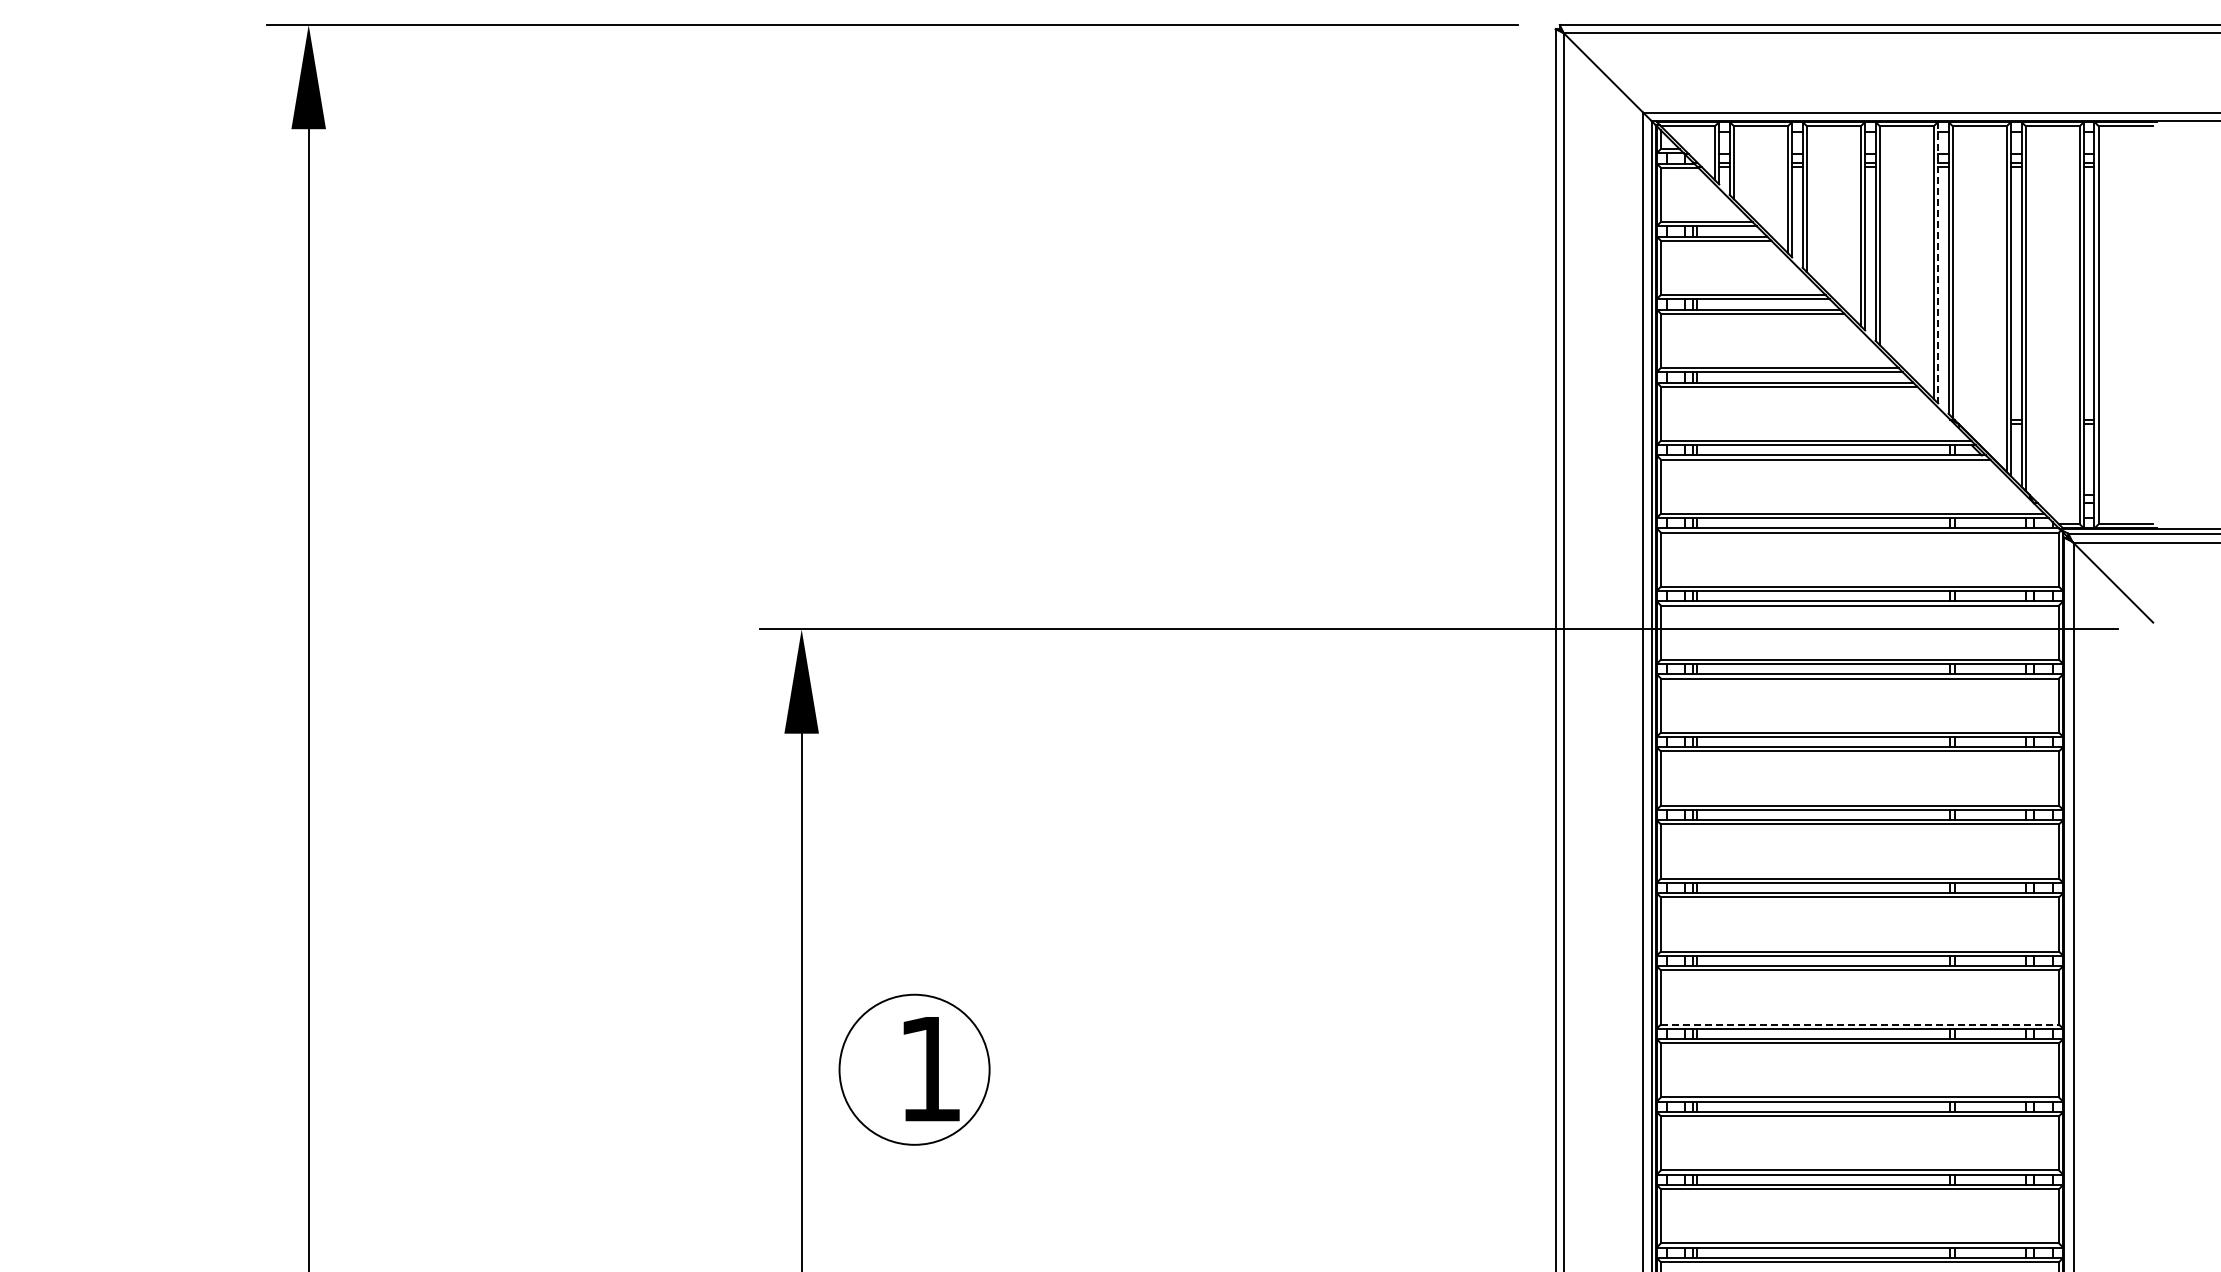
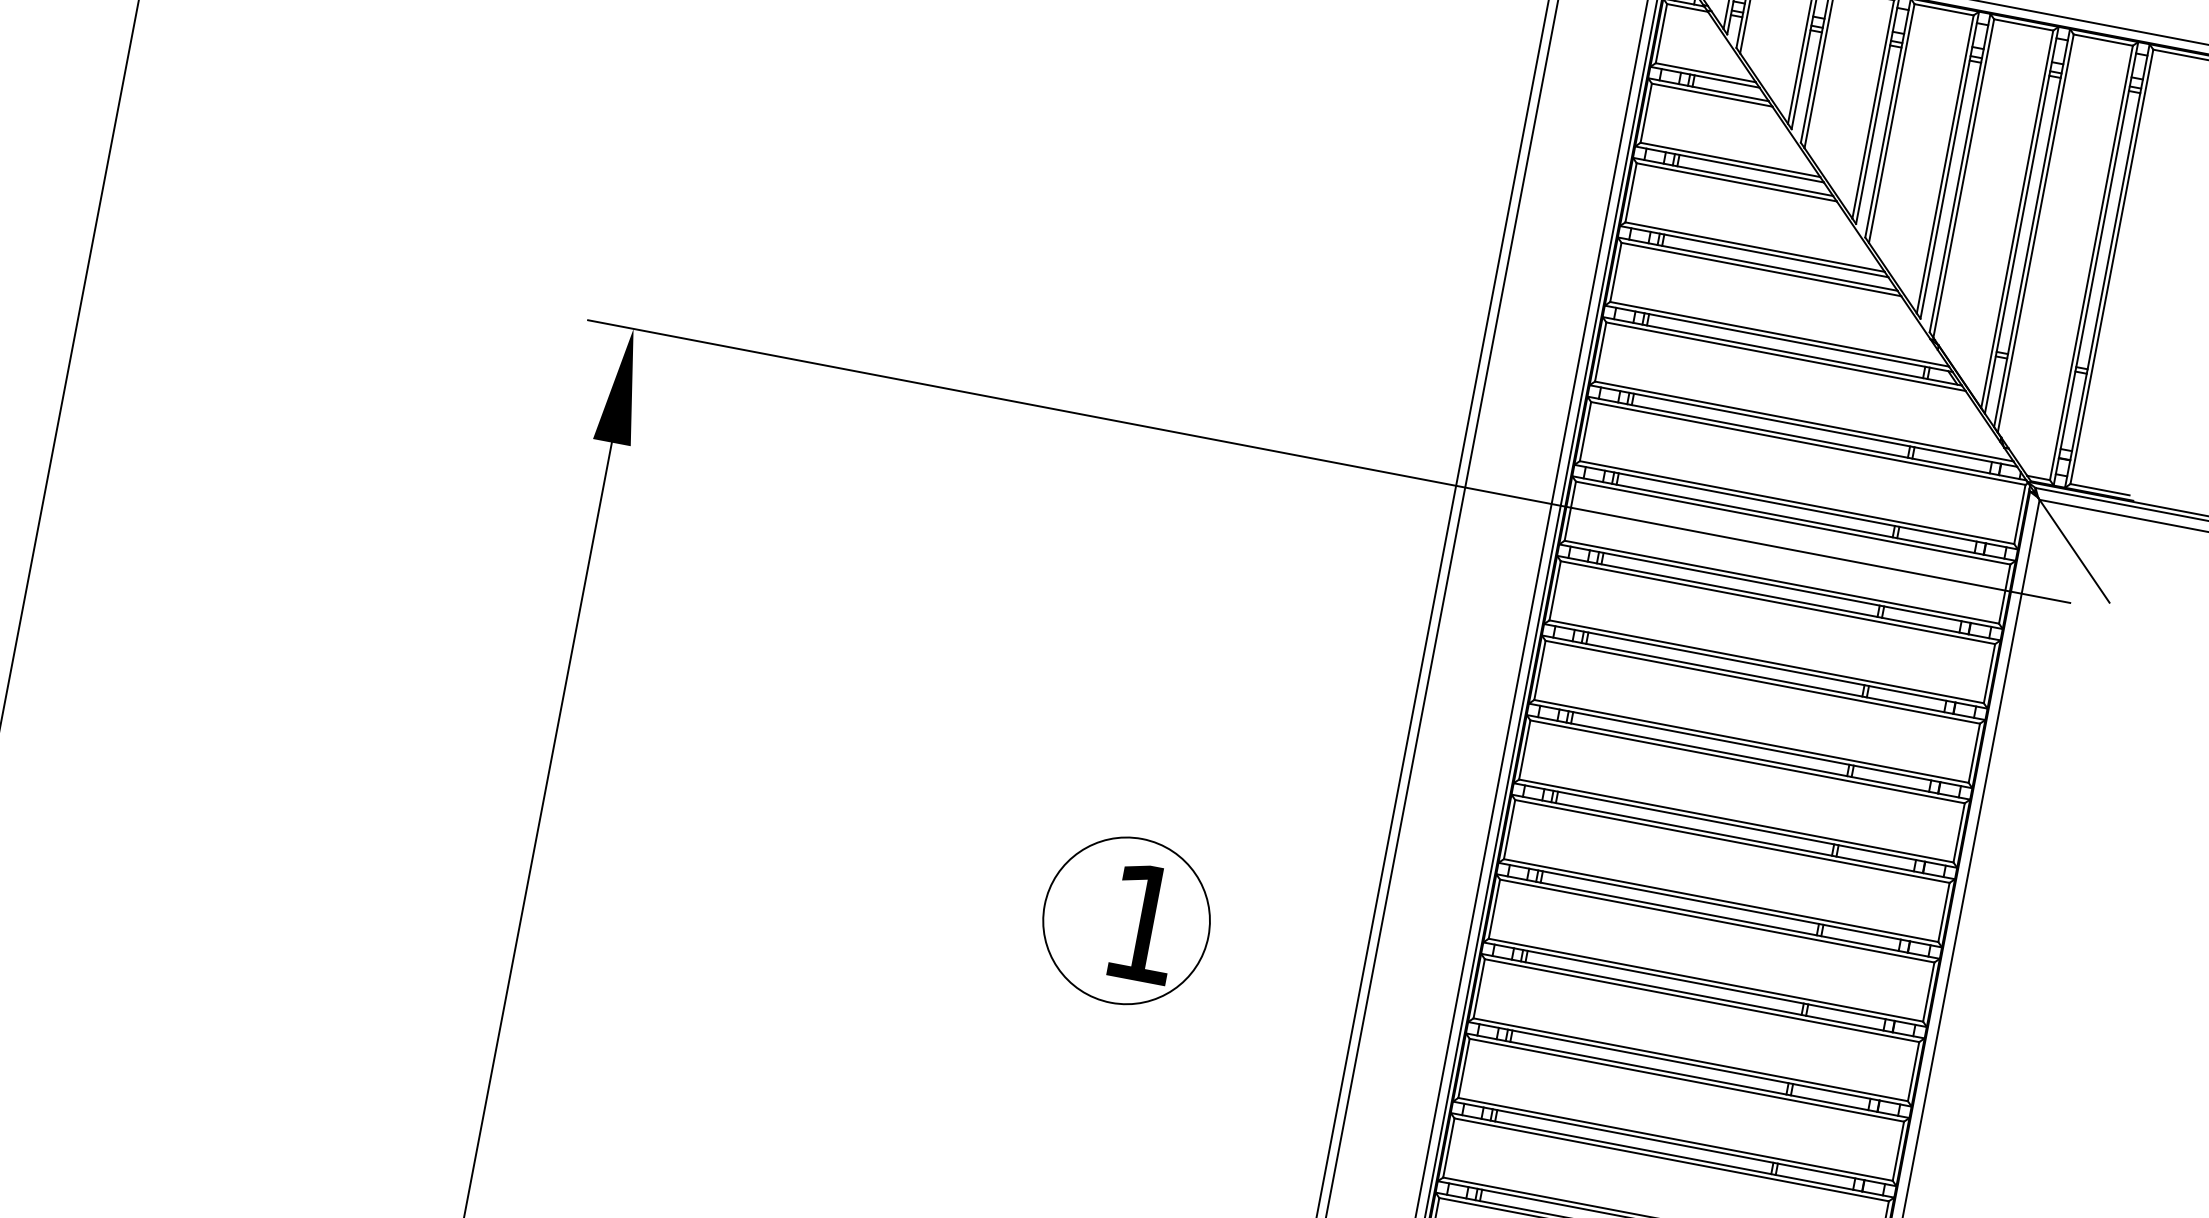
line: (1938, 262) -> (1950, 165), dashed -> solid
line: (1860, 1024) -> (1706, 980), dashed -> solid
part: (914, 1069) -> (1126, 920), moved

